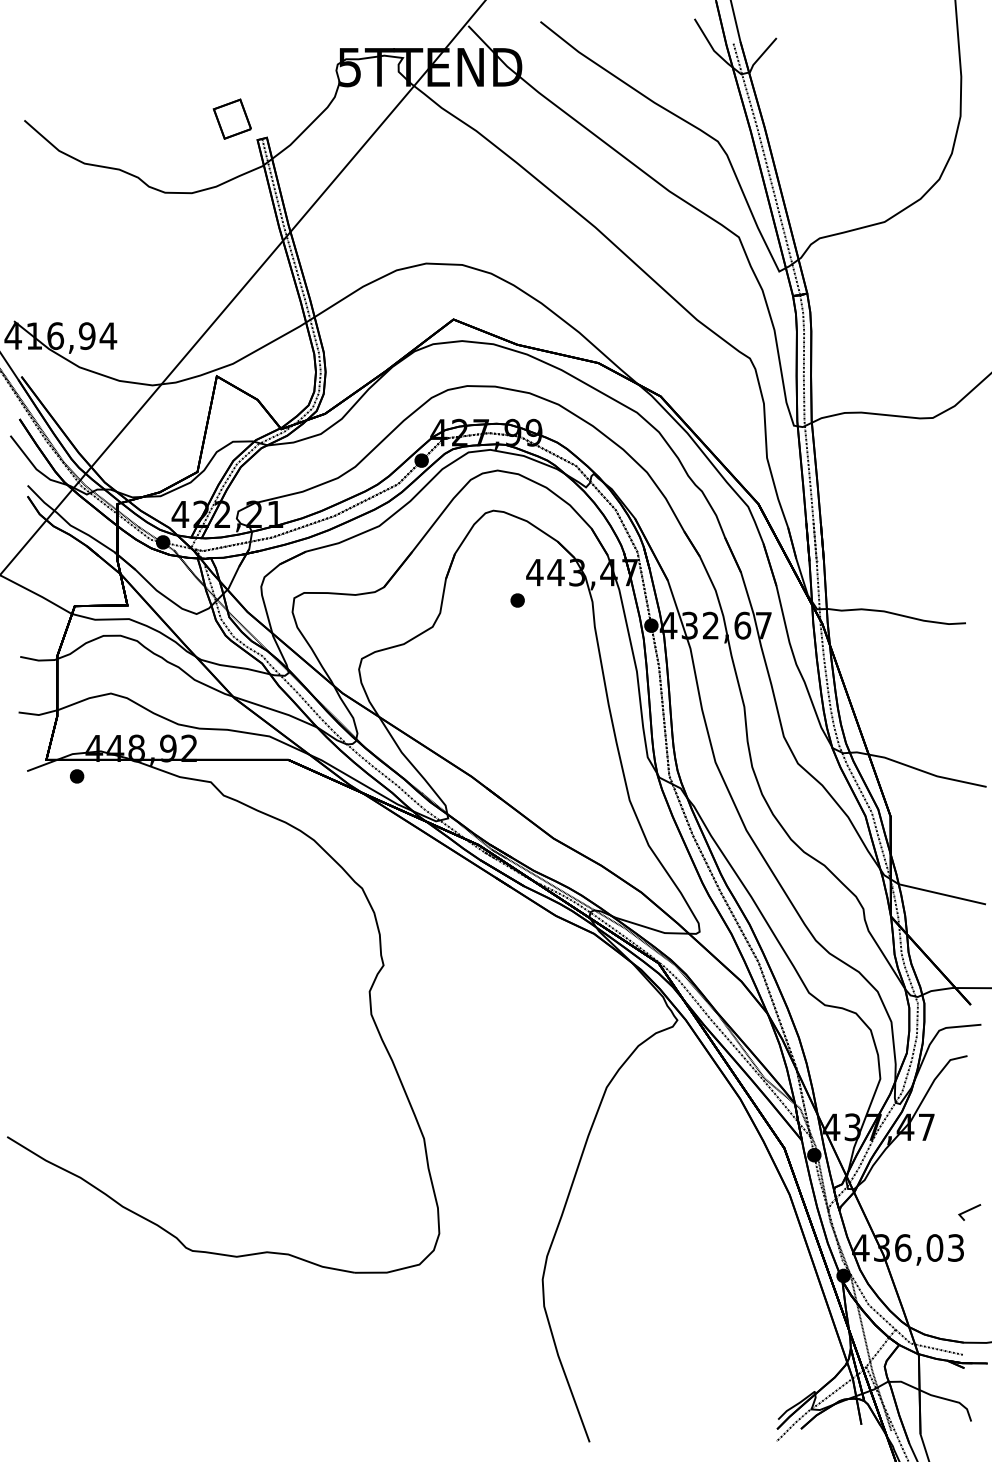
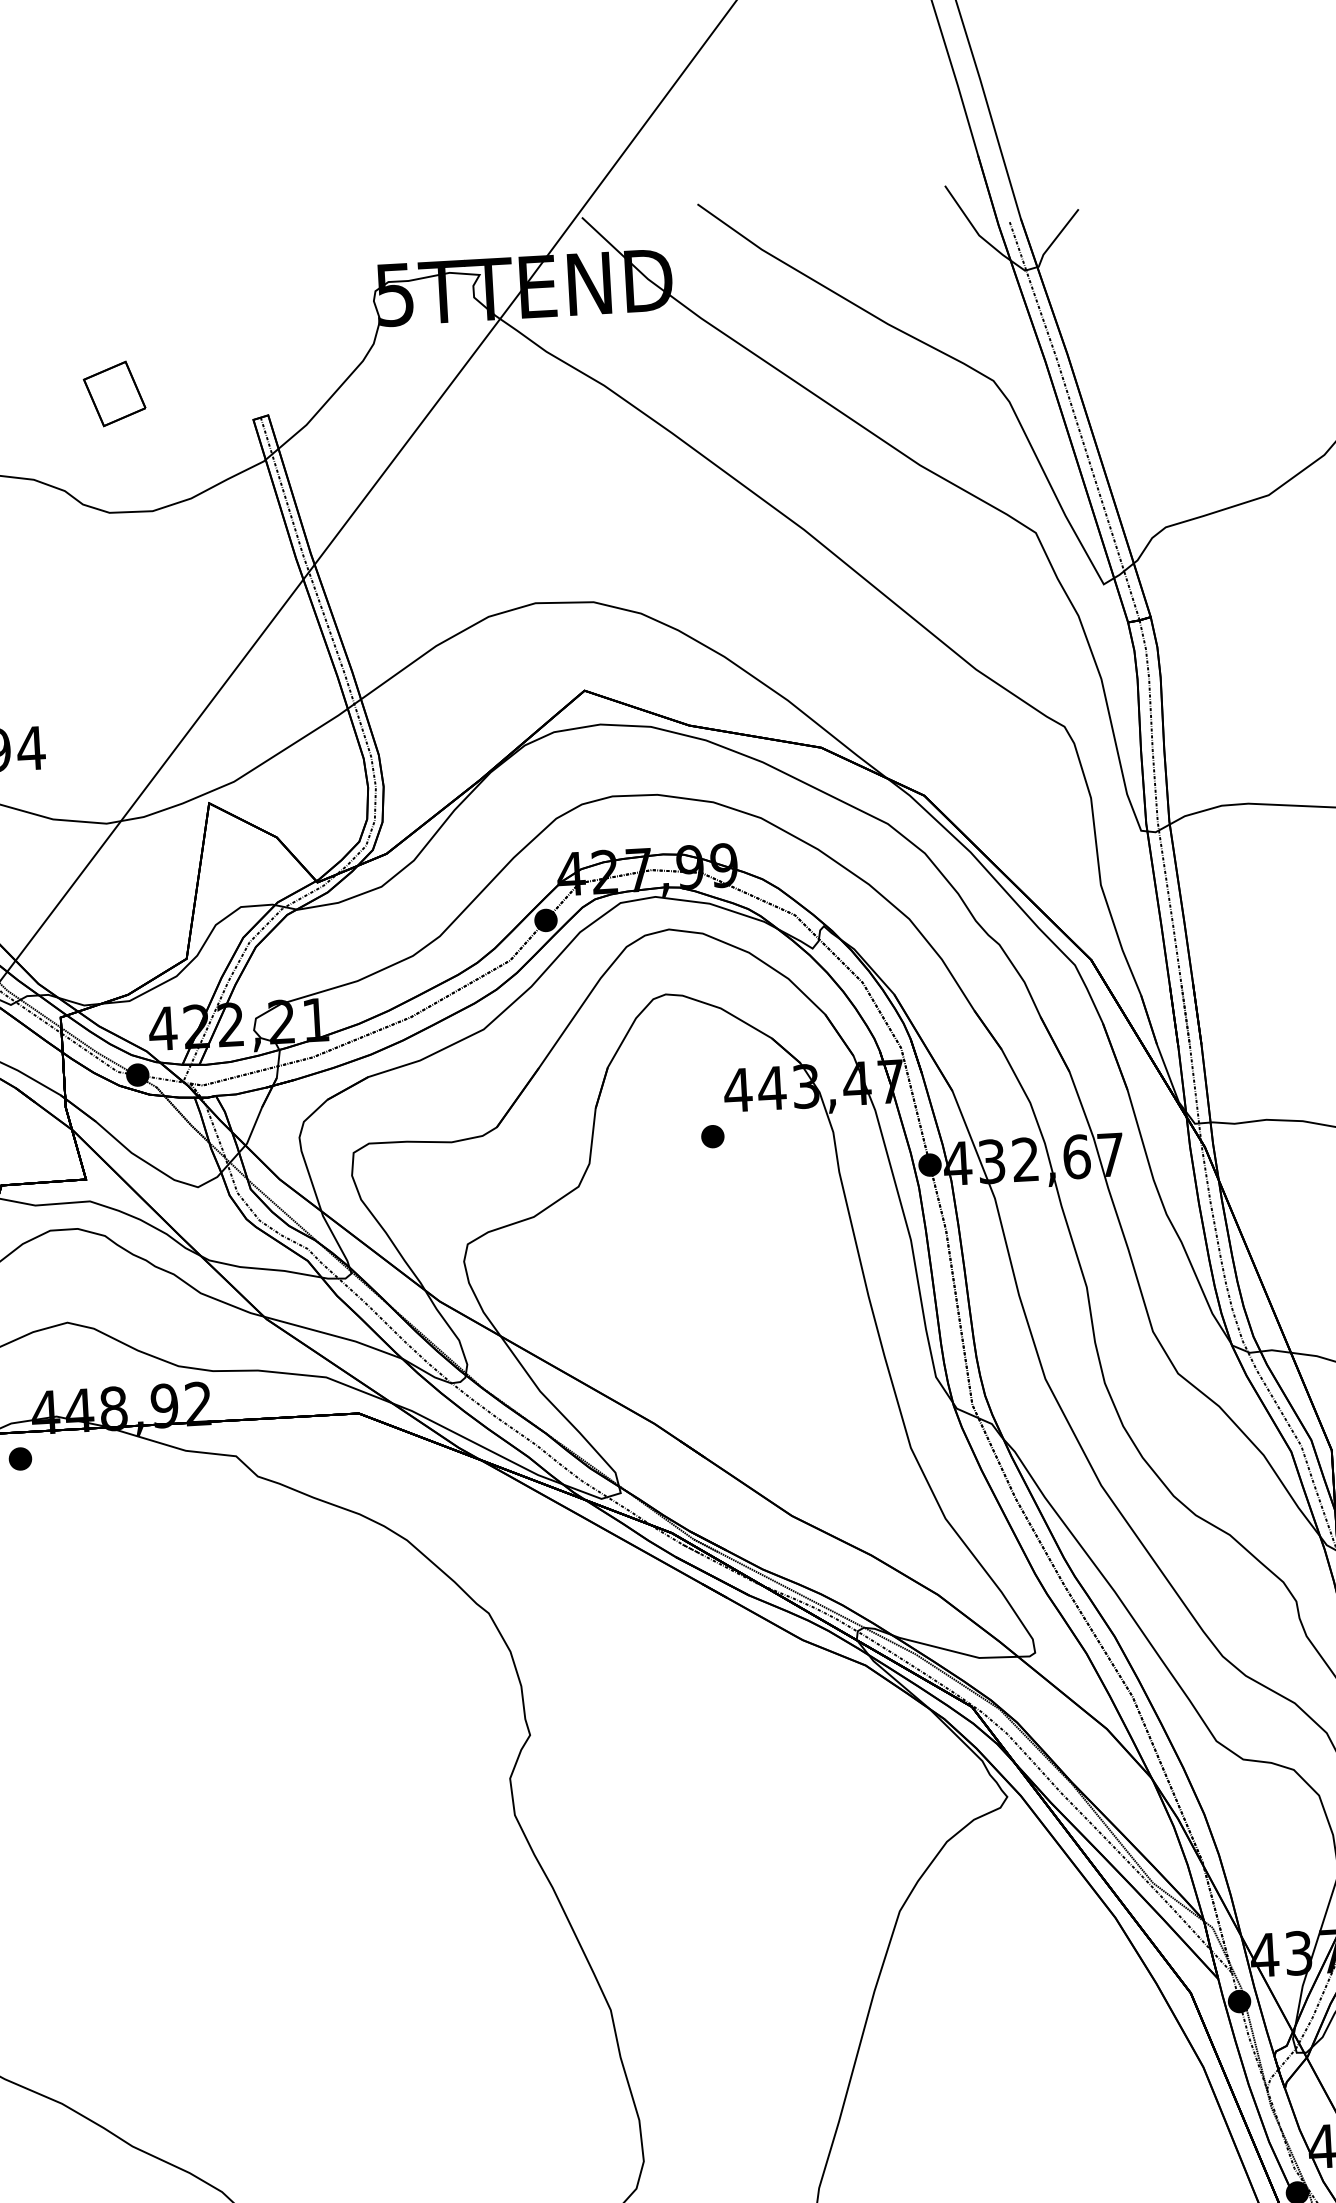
part: (231, 118) -> (113, 392), moved

